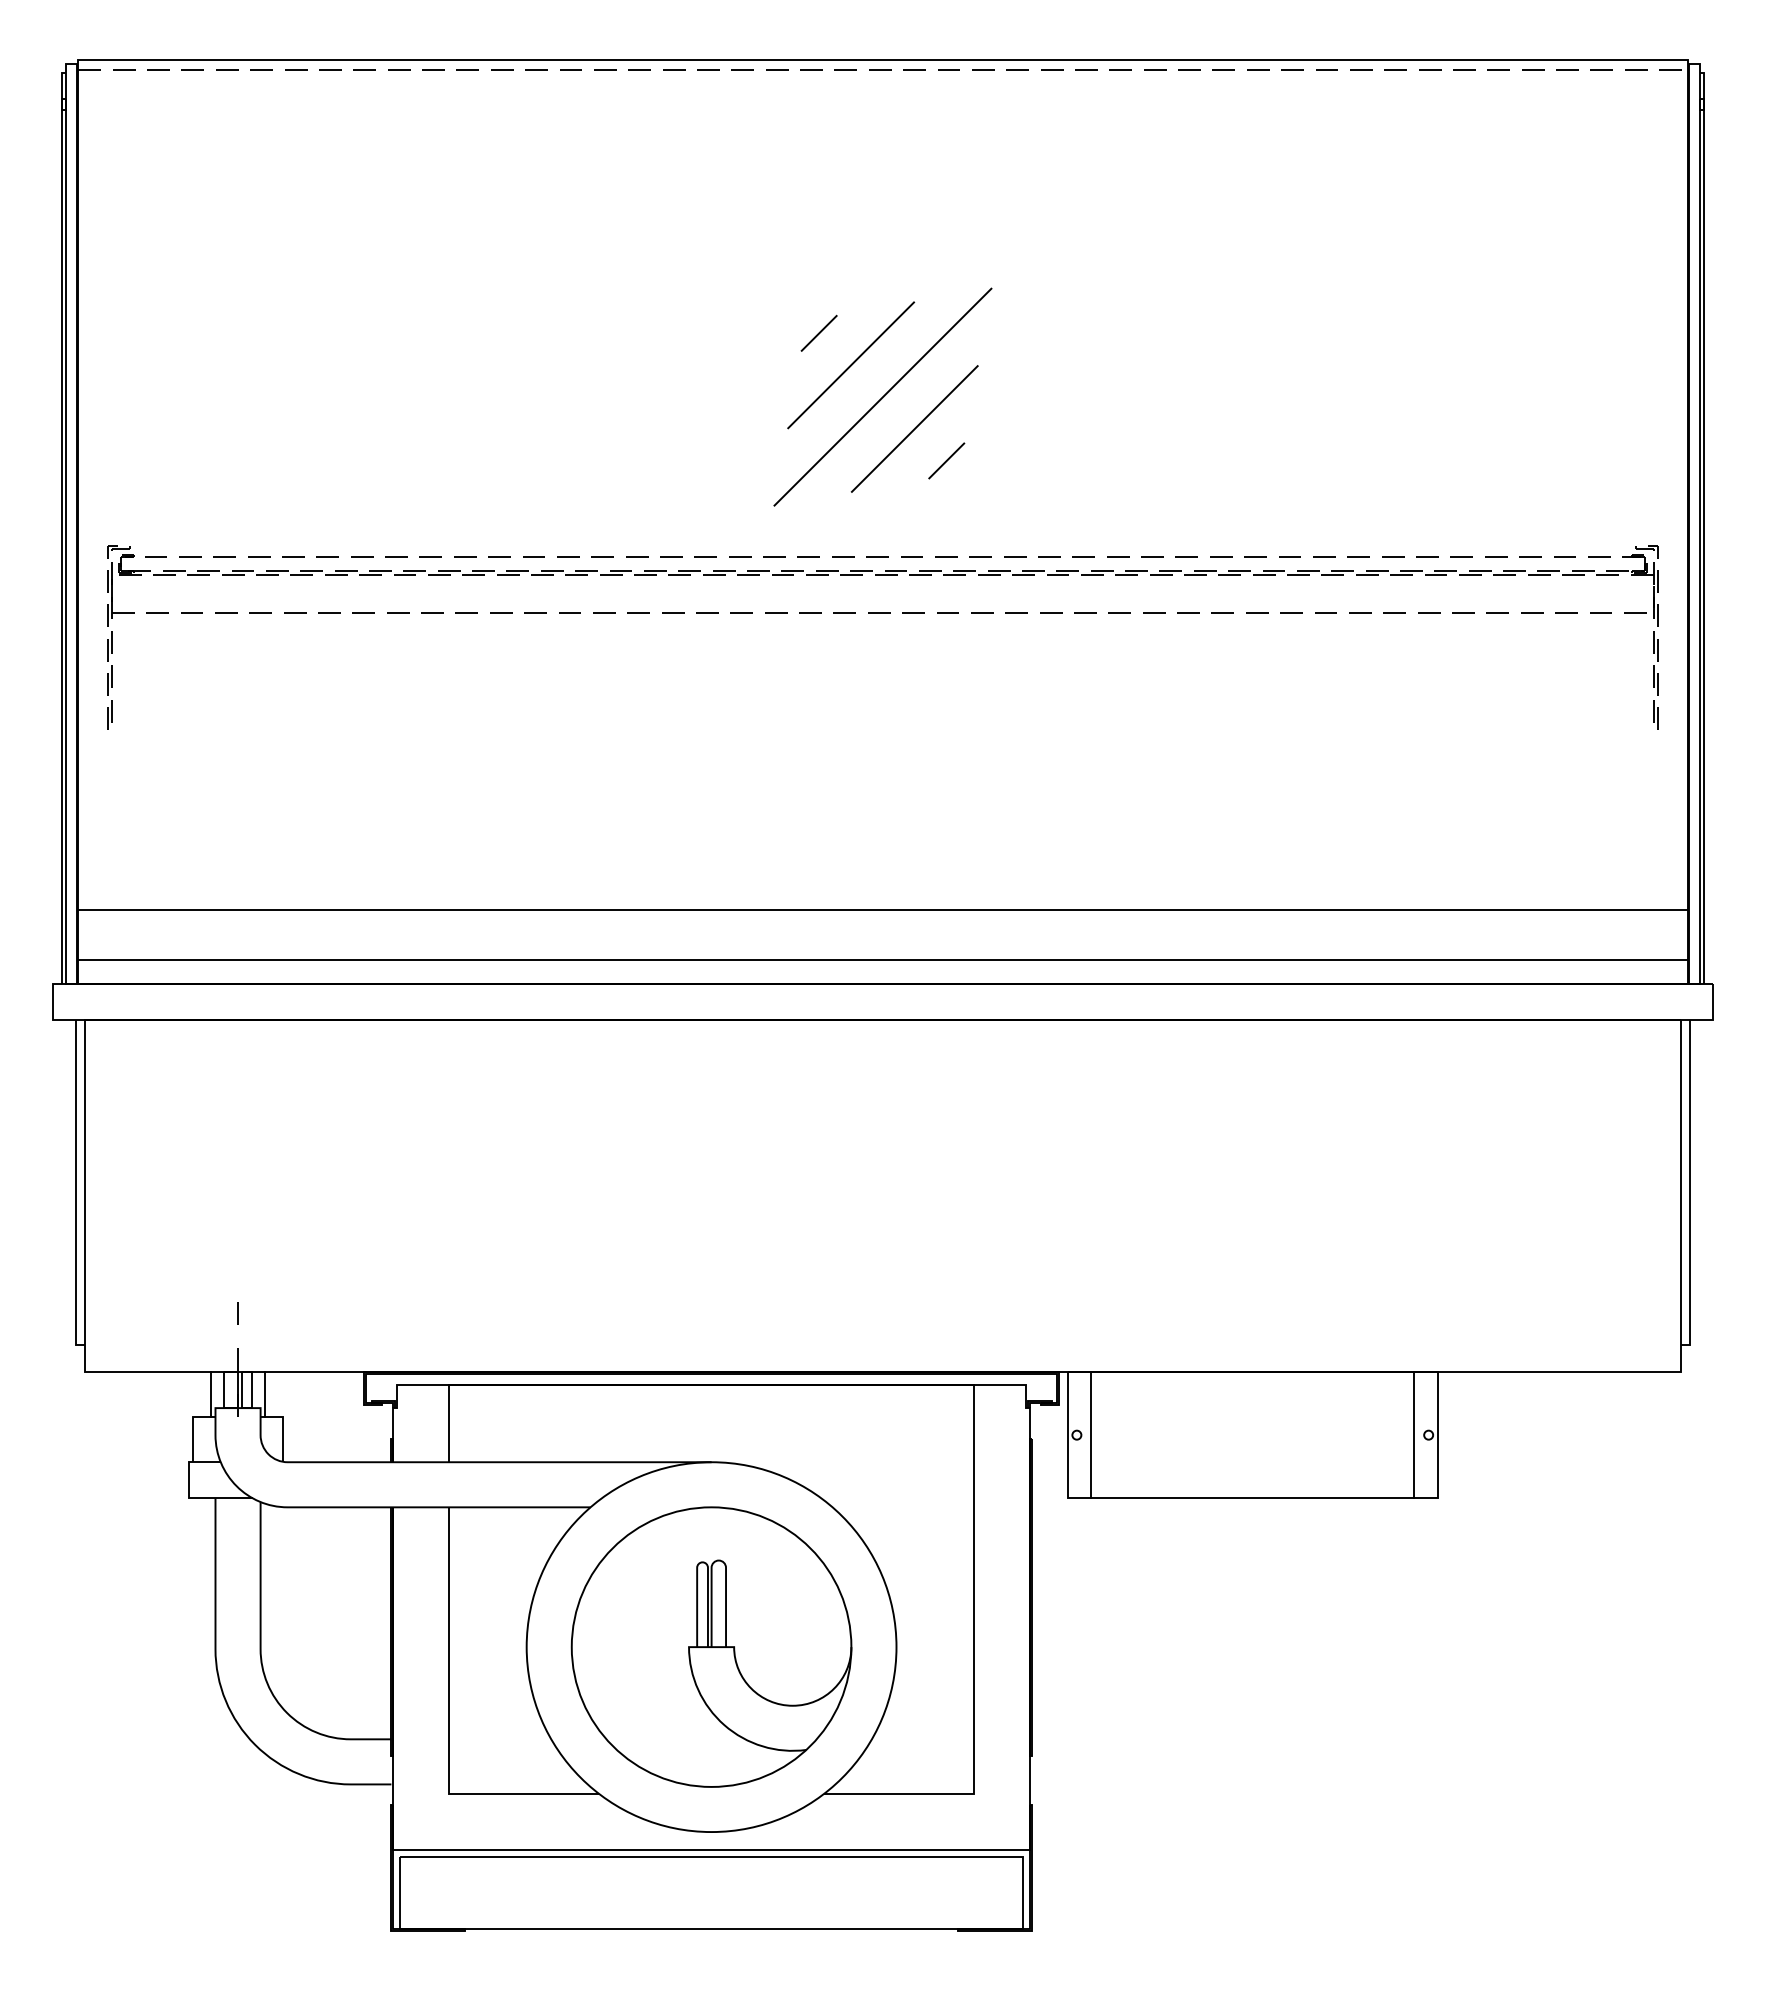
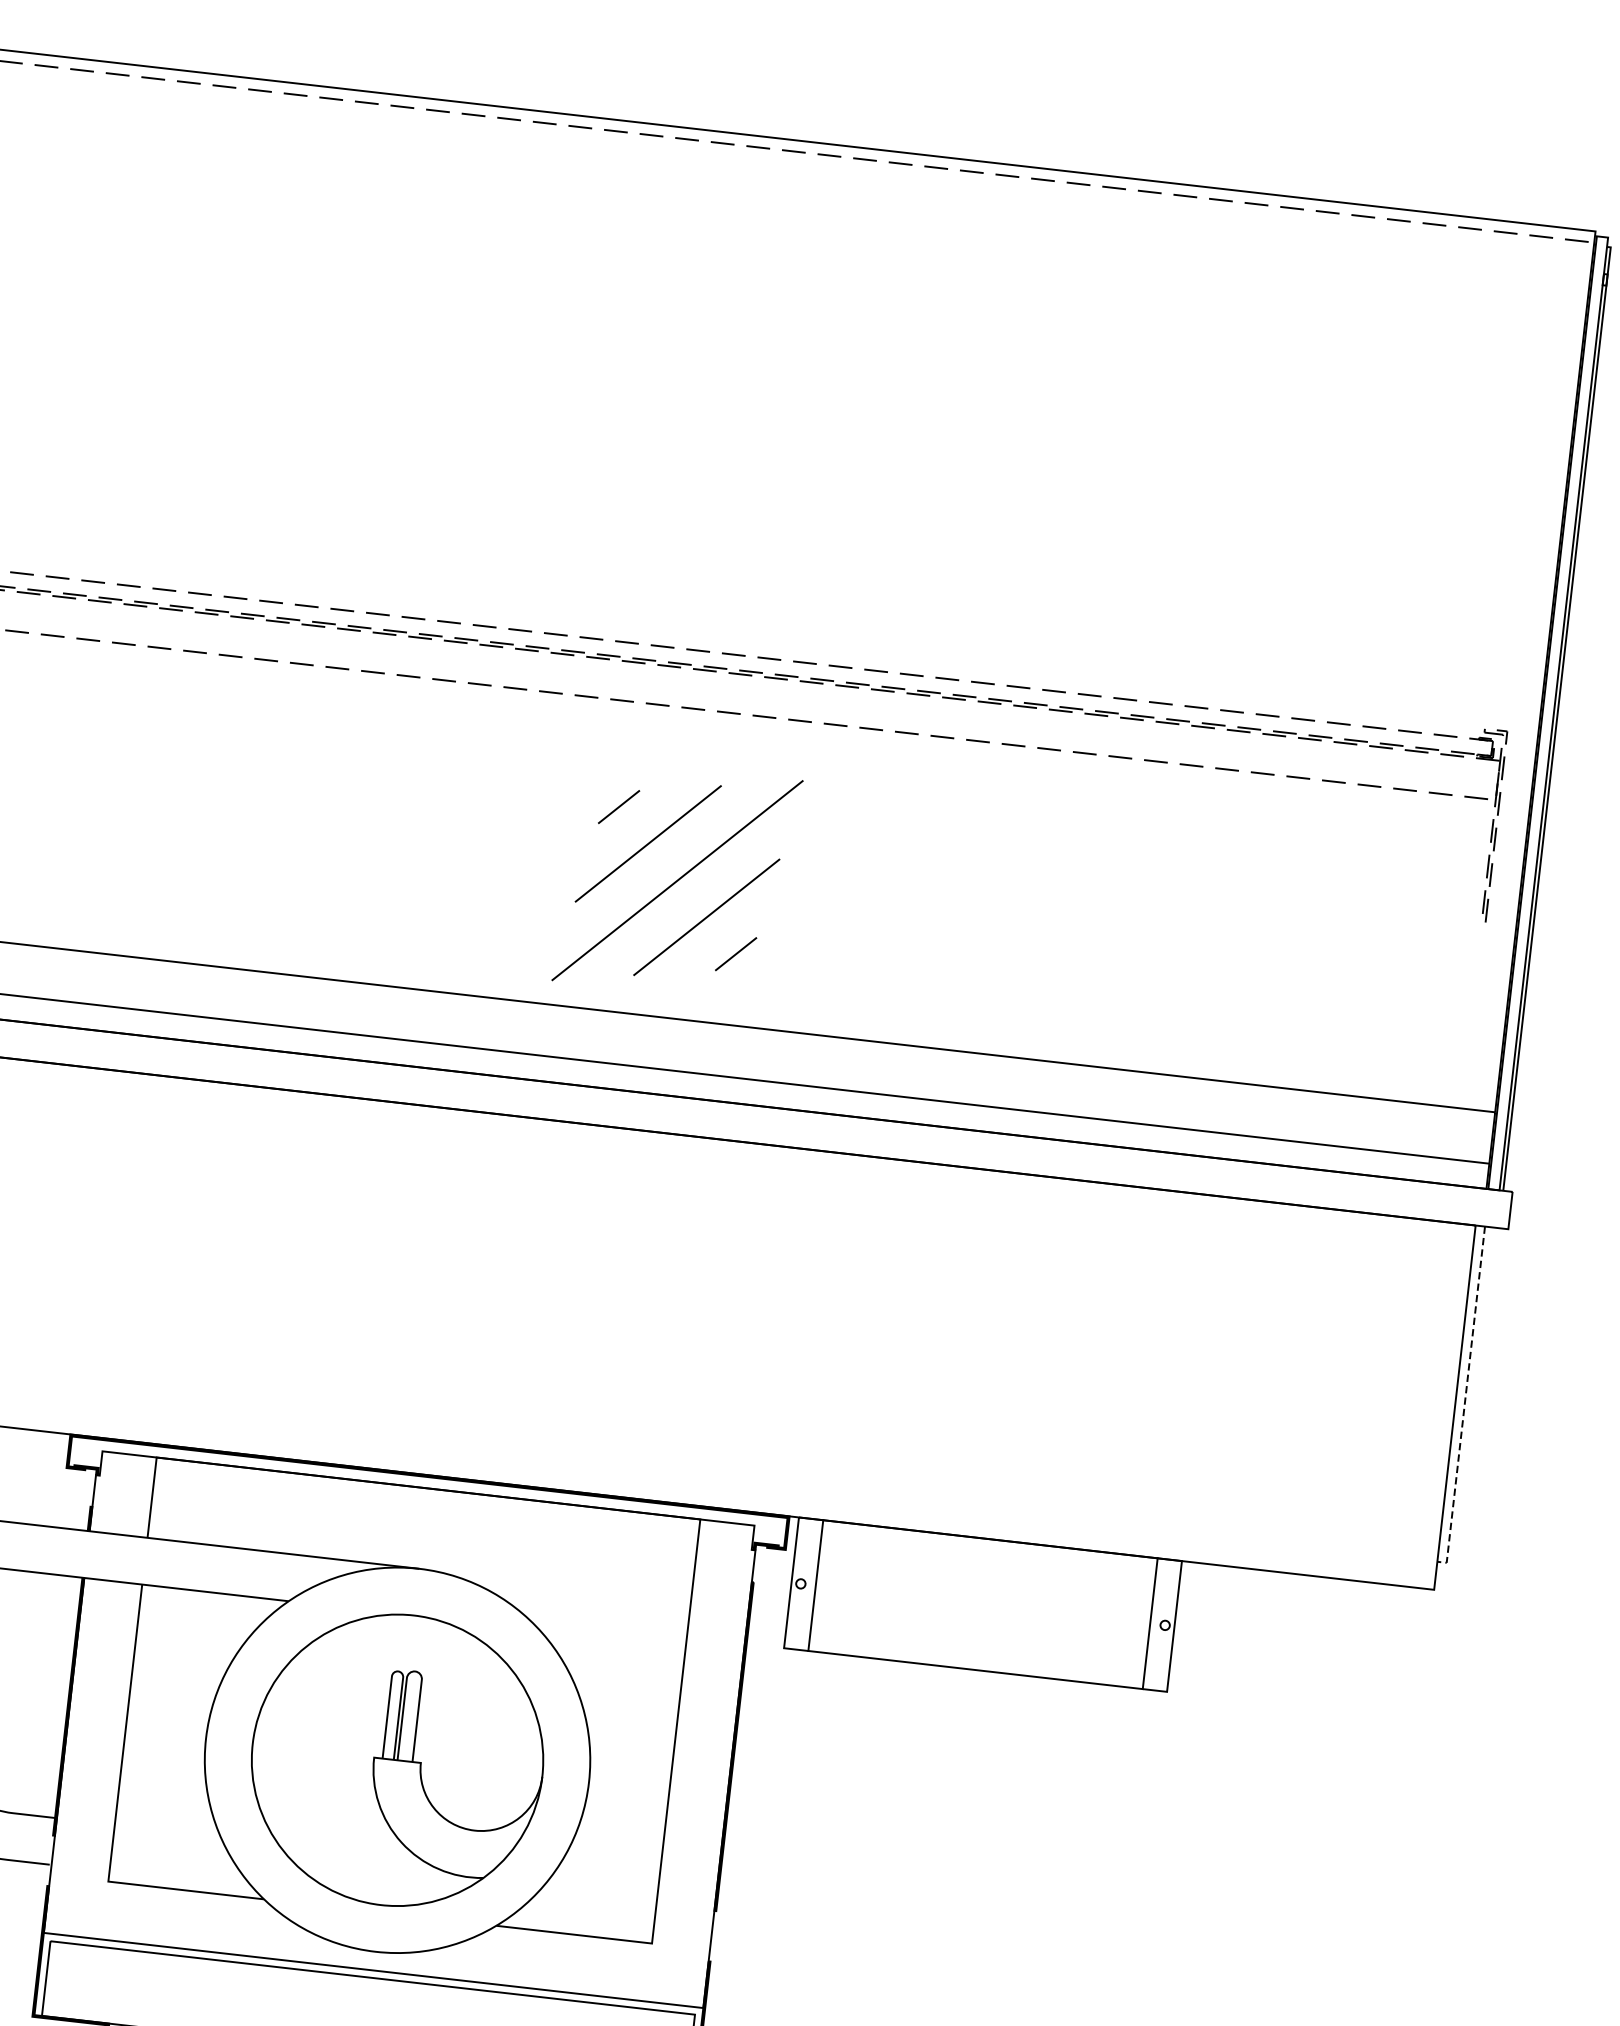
part: (882, 396) -> (677, 879), moved
line: (1690, 1188) -> (1465, 1400), solid -> dashed

